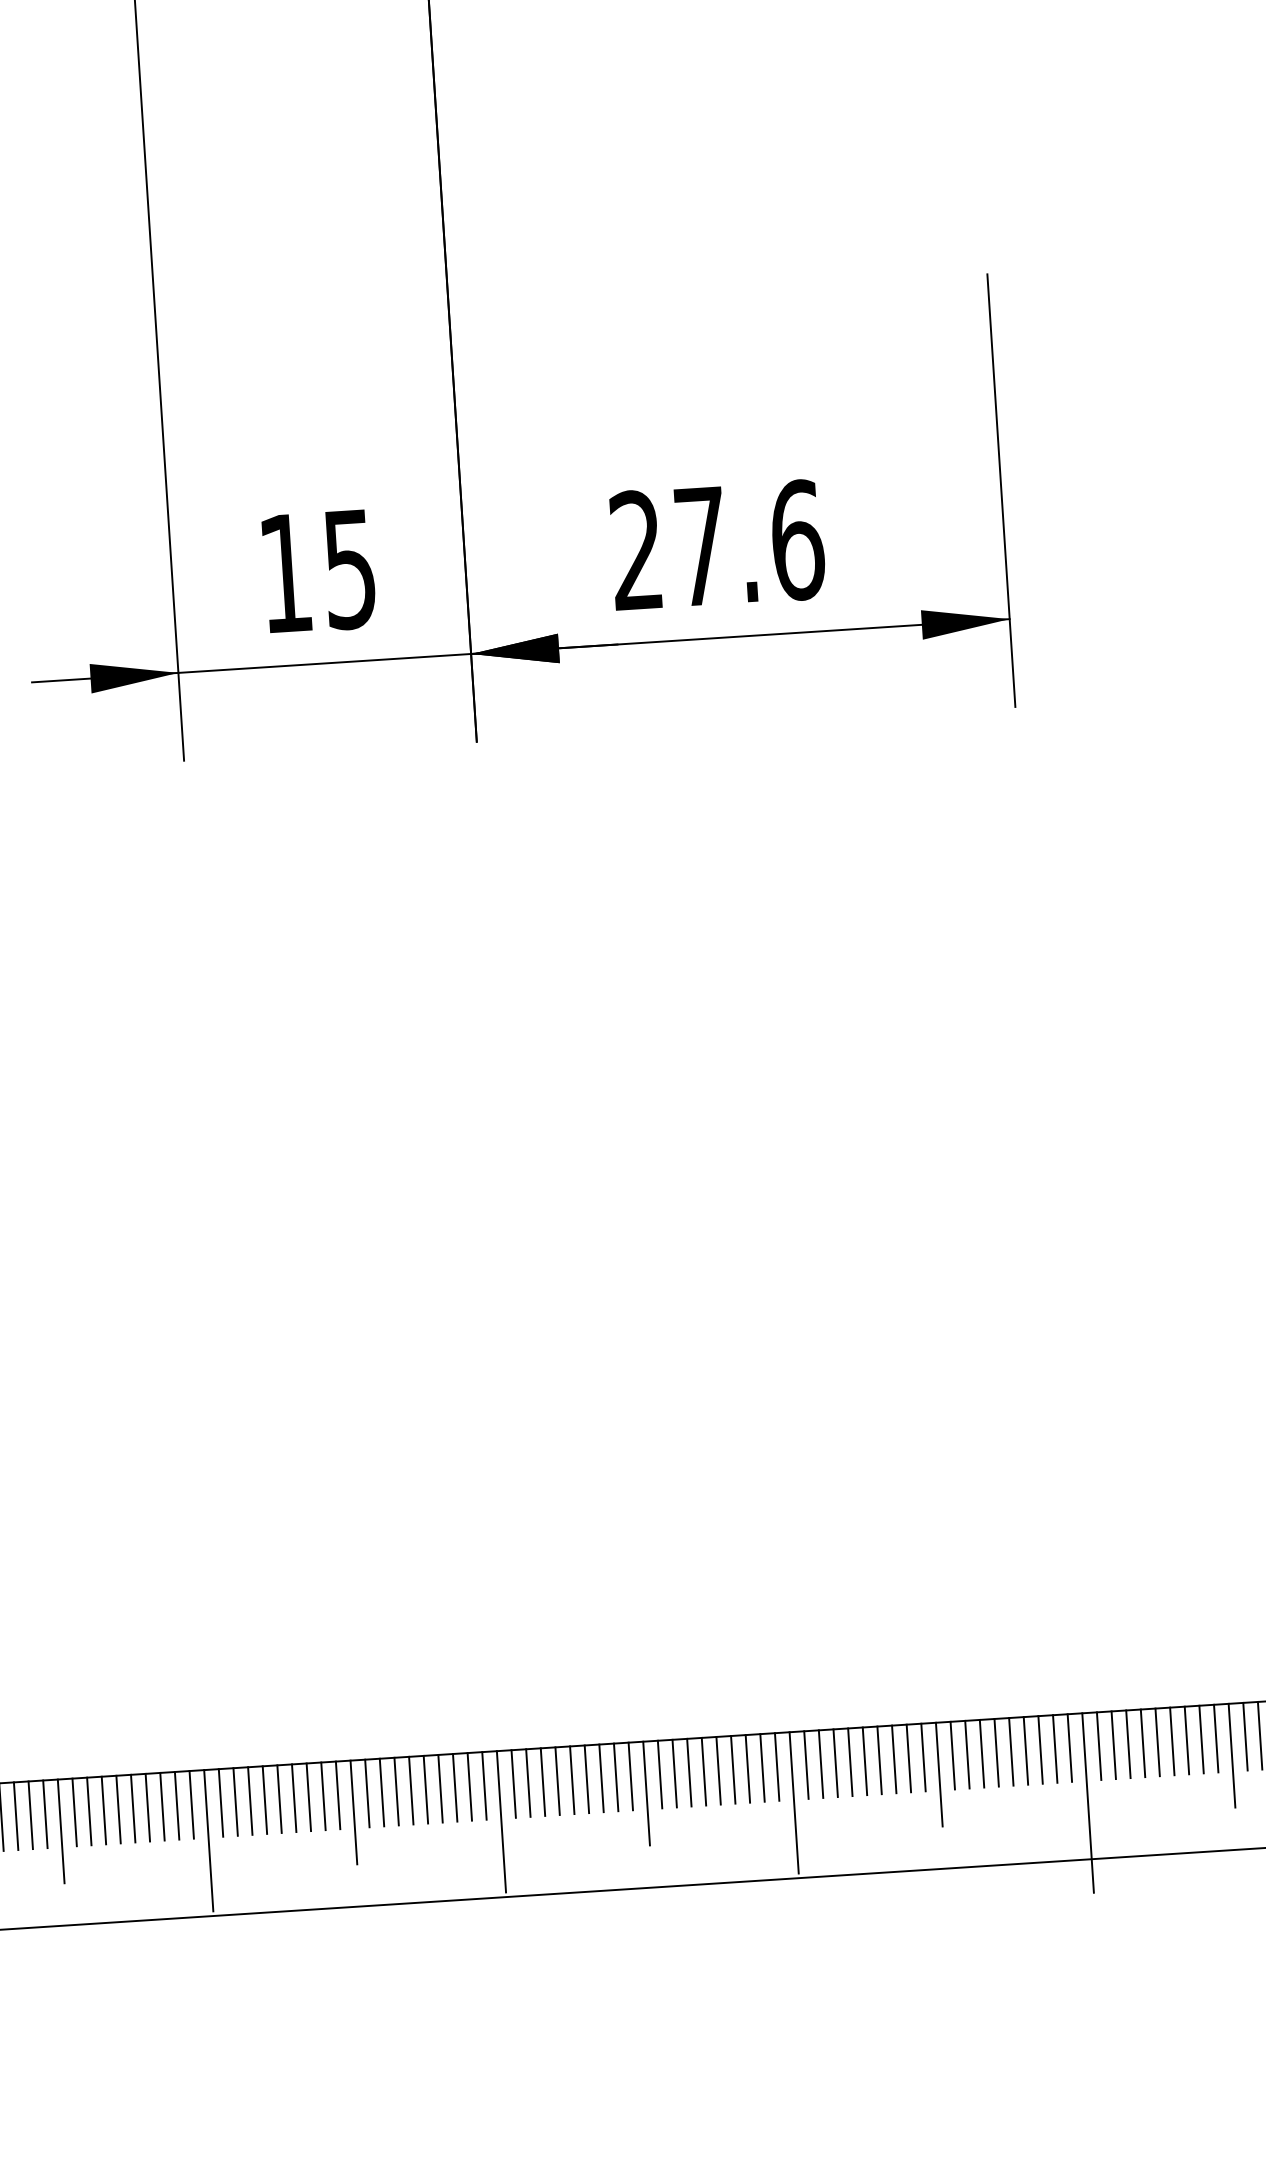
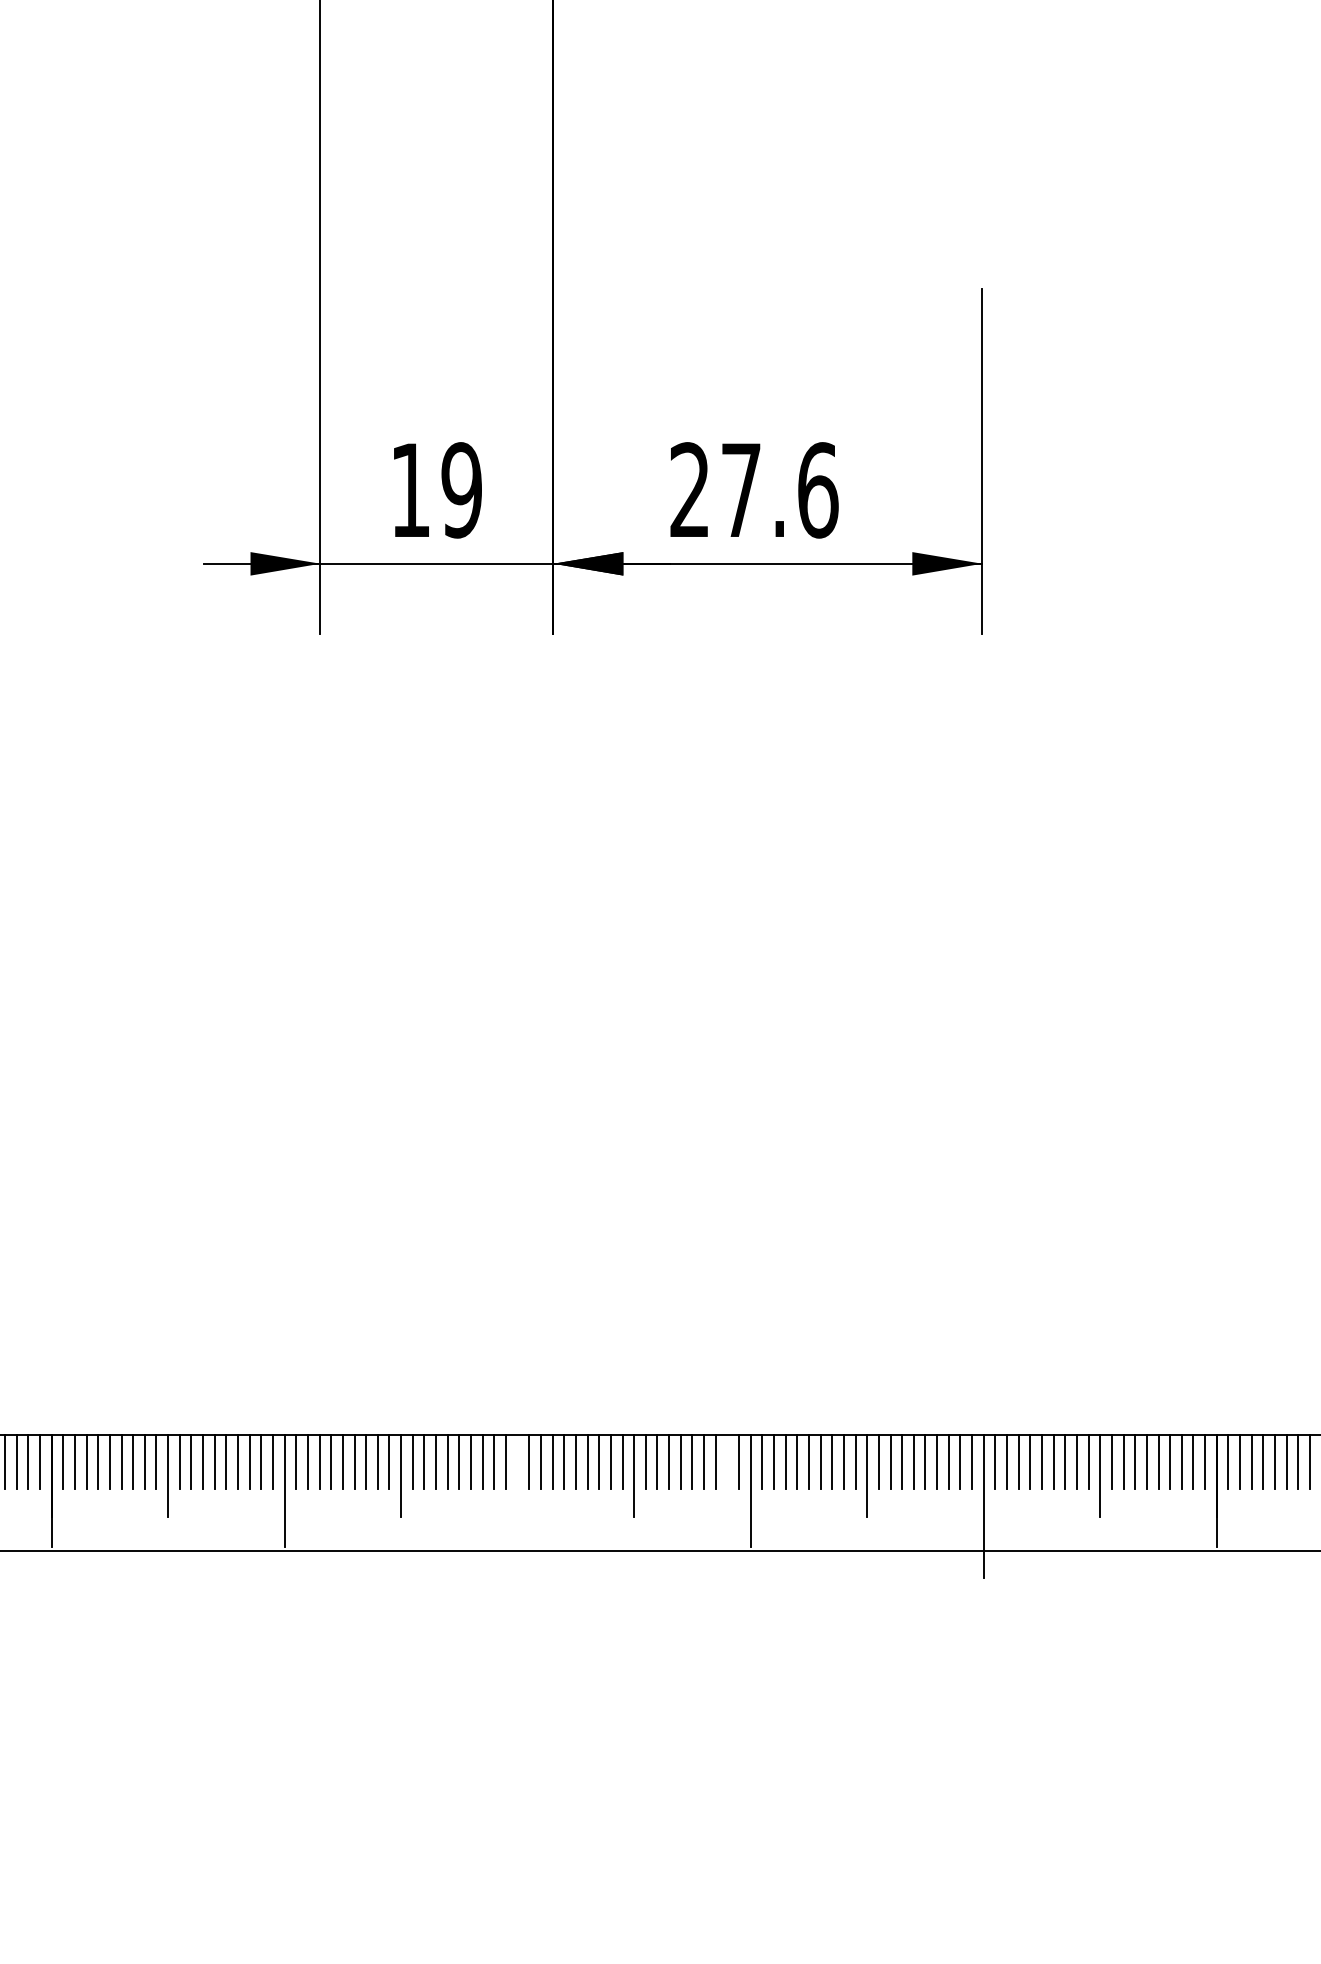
text: (349, 569) -> (461, 490), 15 -> 19
line: (762, 1767) -> (727, 1461), removed
line: (501, 1820) -> (517, 1490), removed

